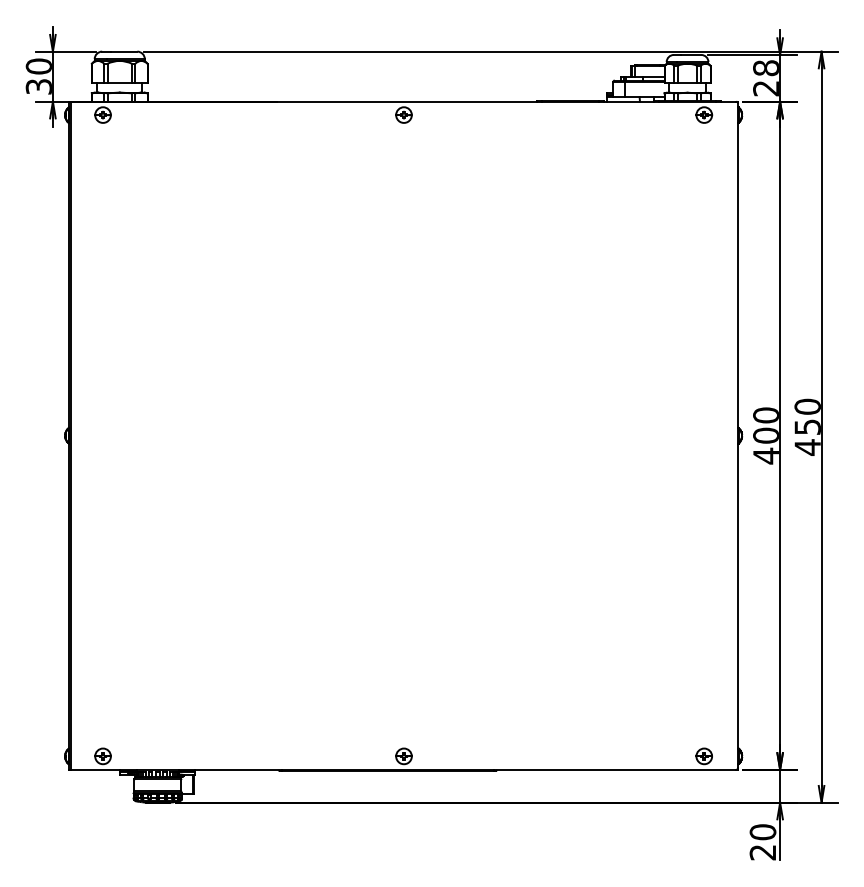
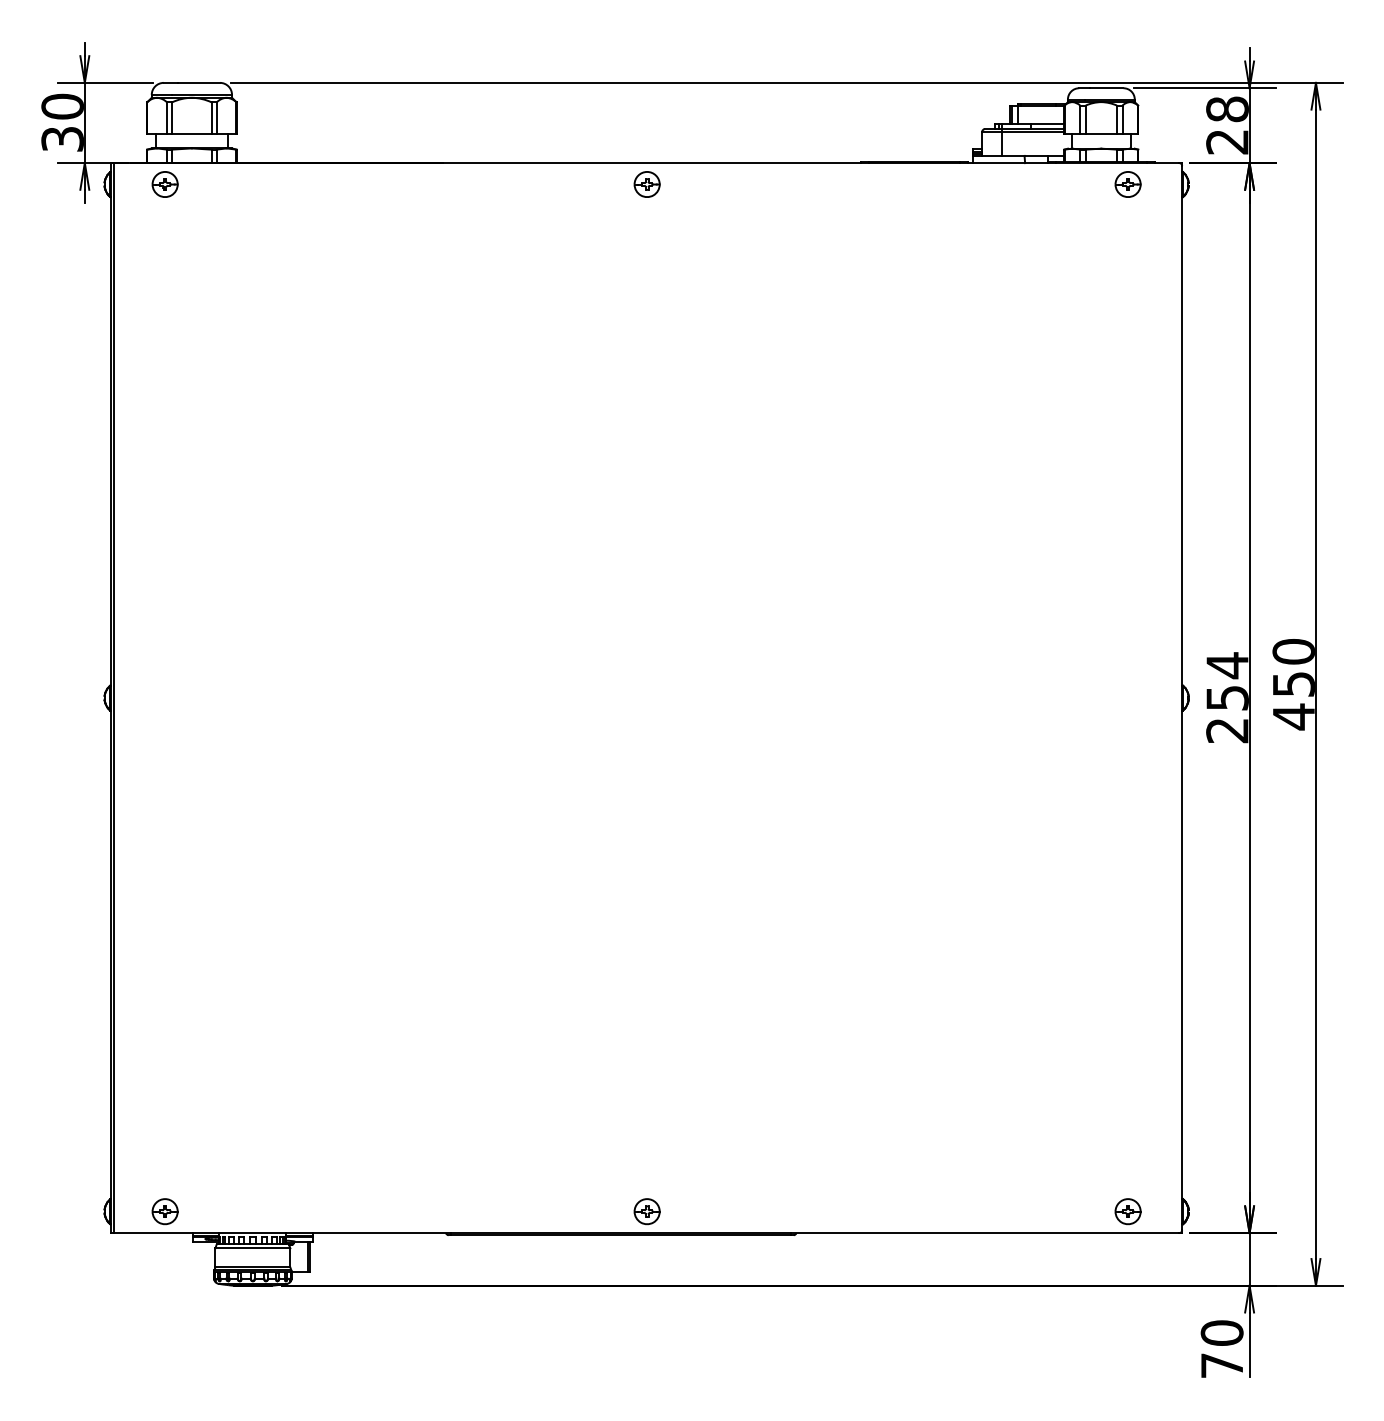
text: (765, 435) -> (1226, 697), 400 -> 254
text: (762, 852) -> (1221, 1365), 20 -> 70

